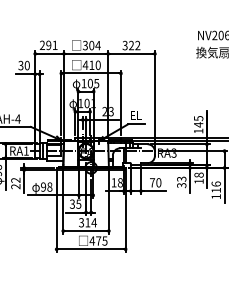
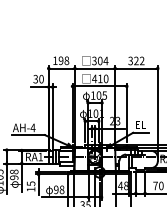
text: (48, 45) -> (60, 60), 291 -> 198
text: (113, 182) -> (120, 185), 18 -> 48
text: (15, 183) -> (30, 186), 22 -> 15

